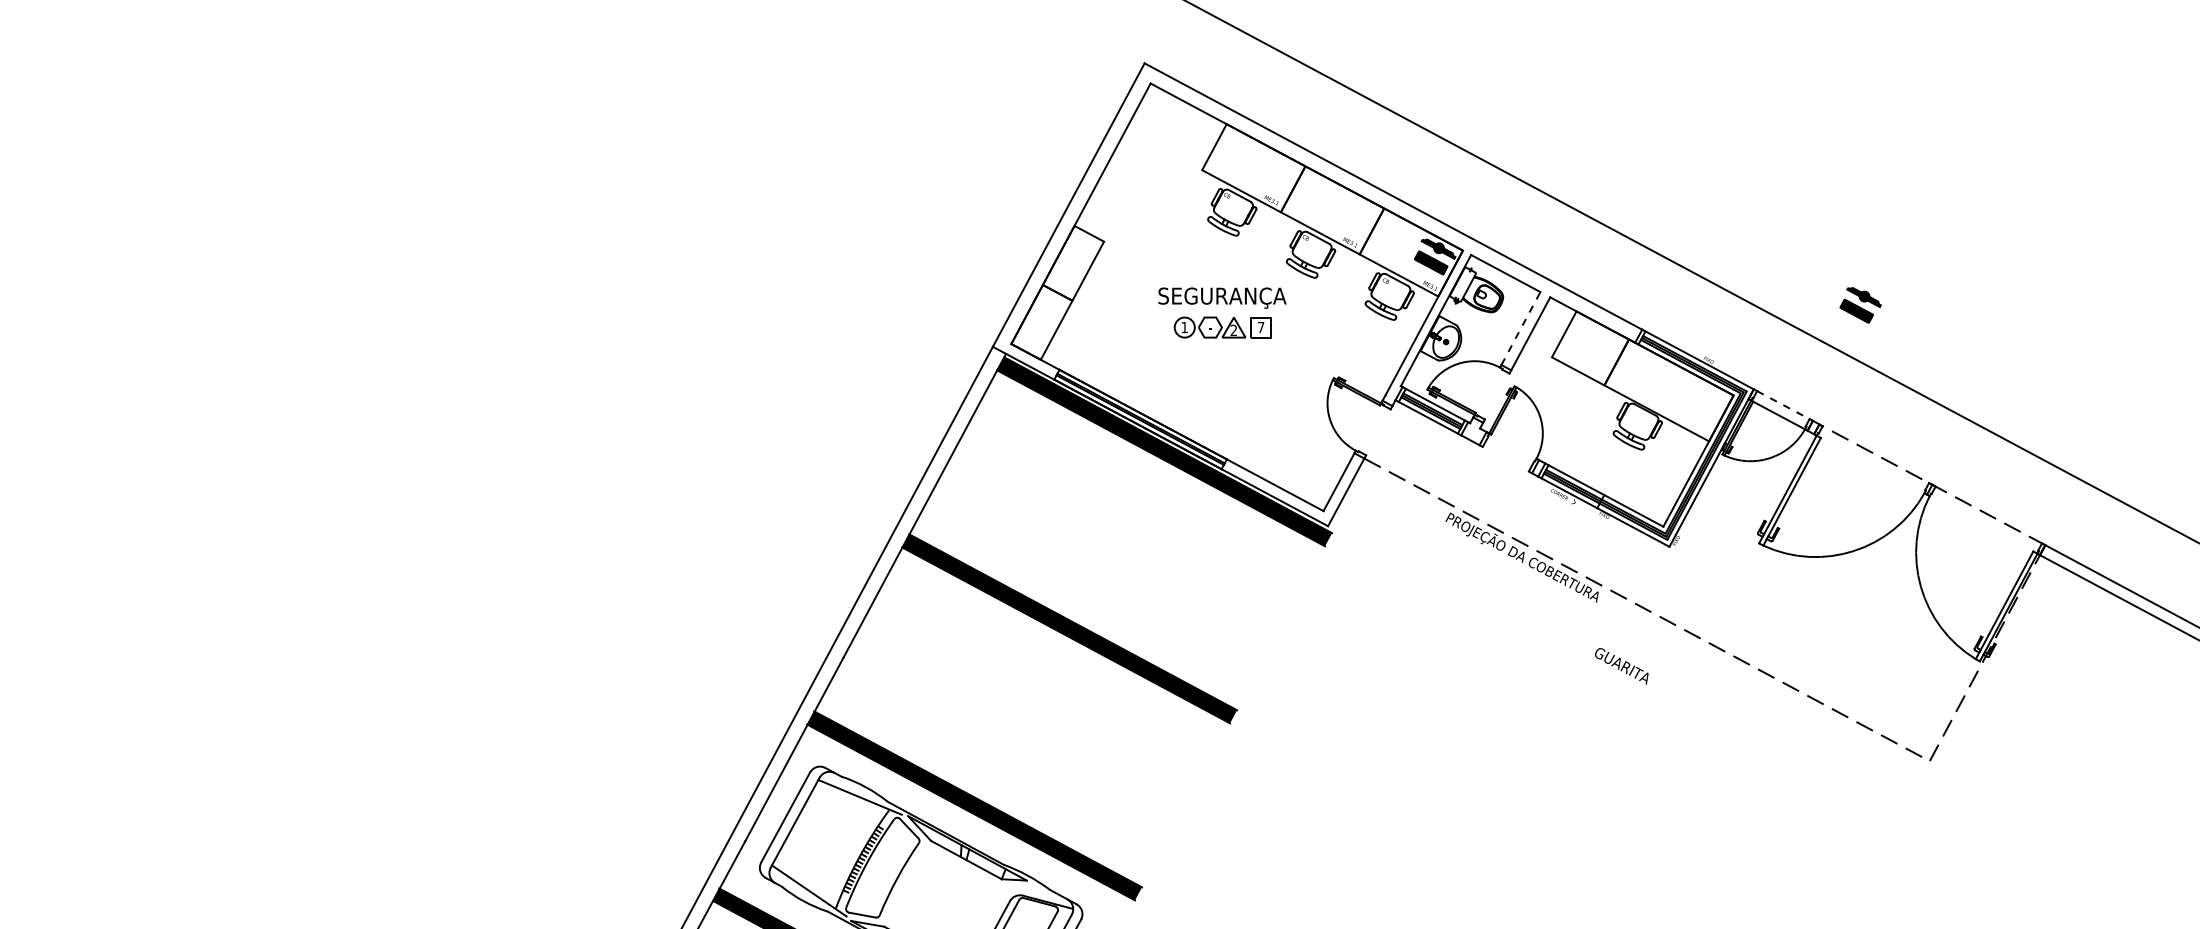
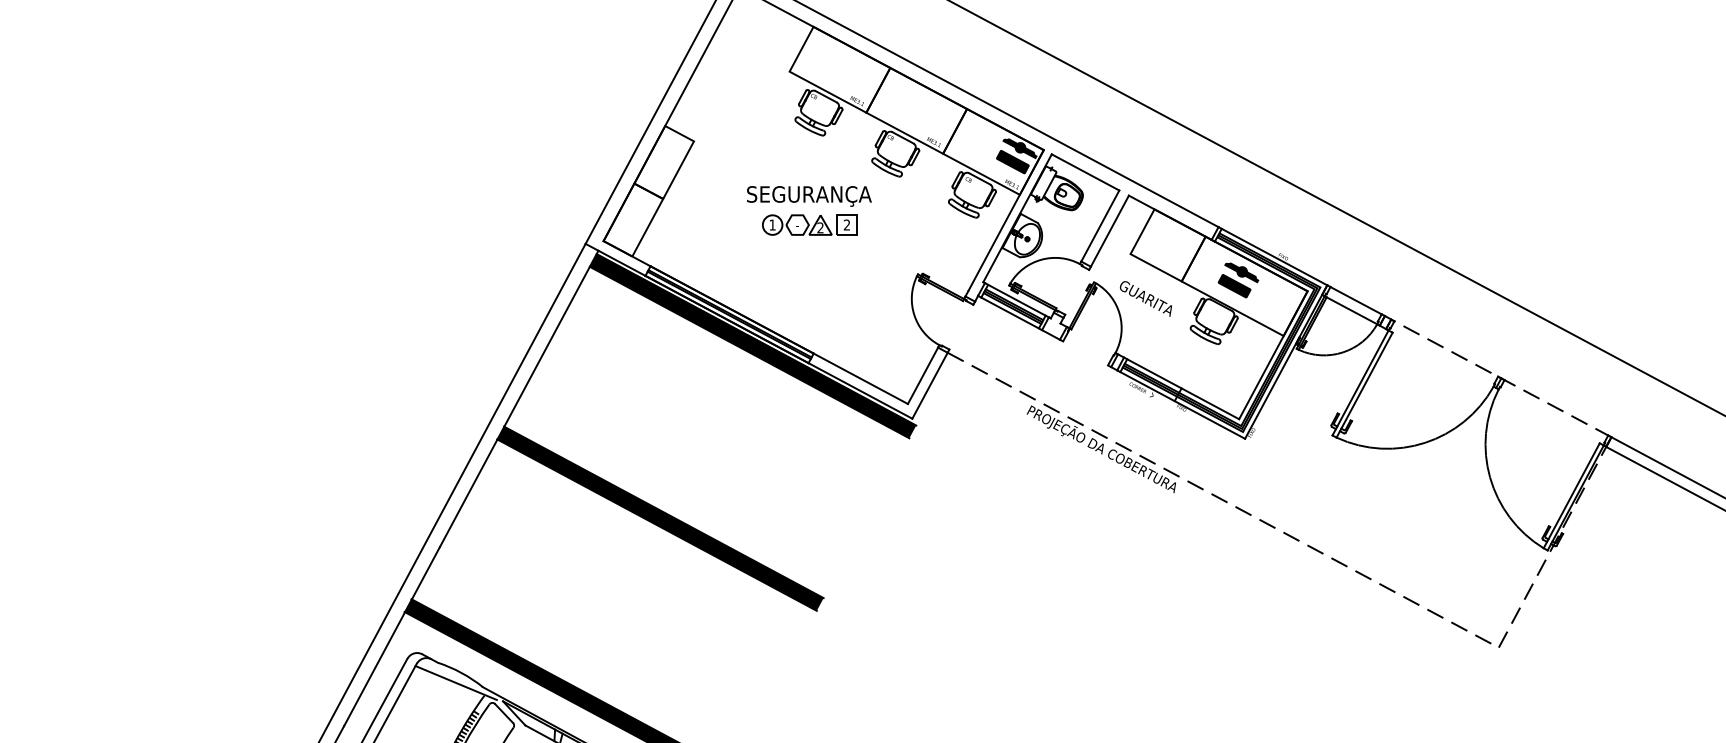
part: (1860, 305) -> (1238, 280), moved
text: (1260, 327) -> (846, 225), 7 -> 2
line: (1521, 328) -> (1100, 226), dashed -> solid
line: (1783, 405) -> (1356, 301), dashed -> solid
text: (1621, 666) -> (1145, 299), moved

